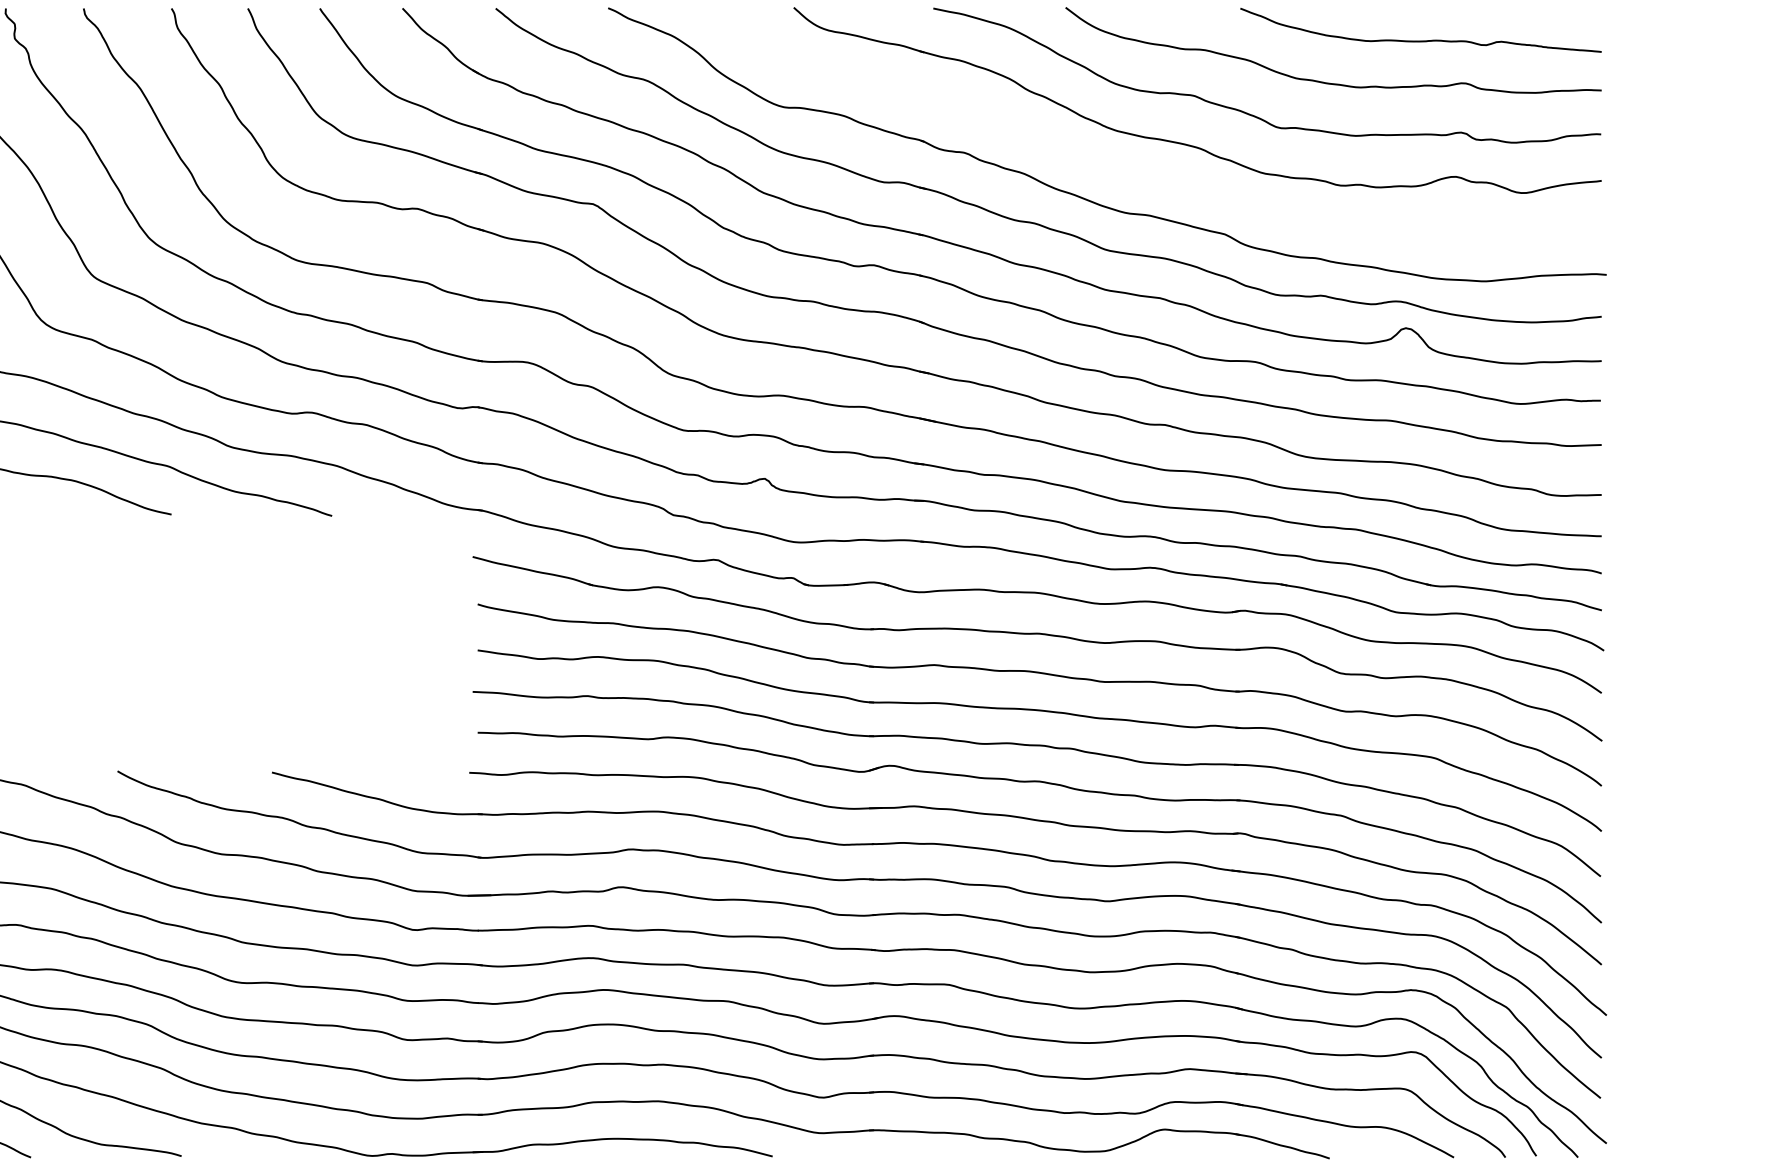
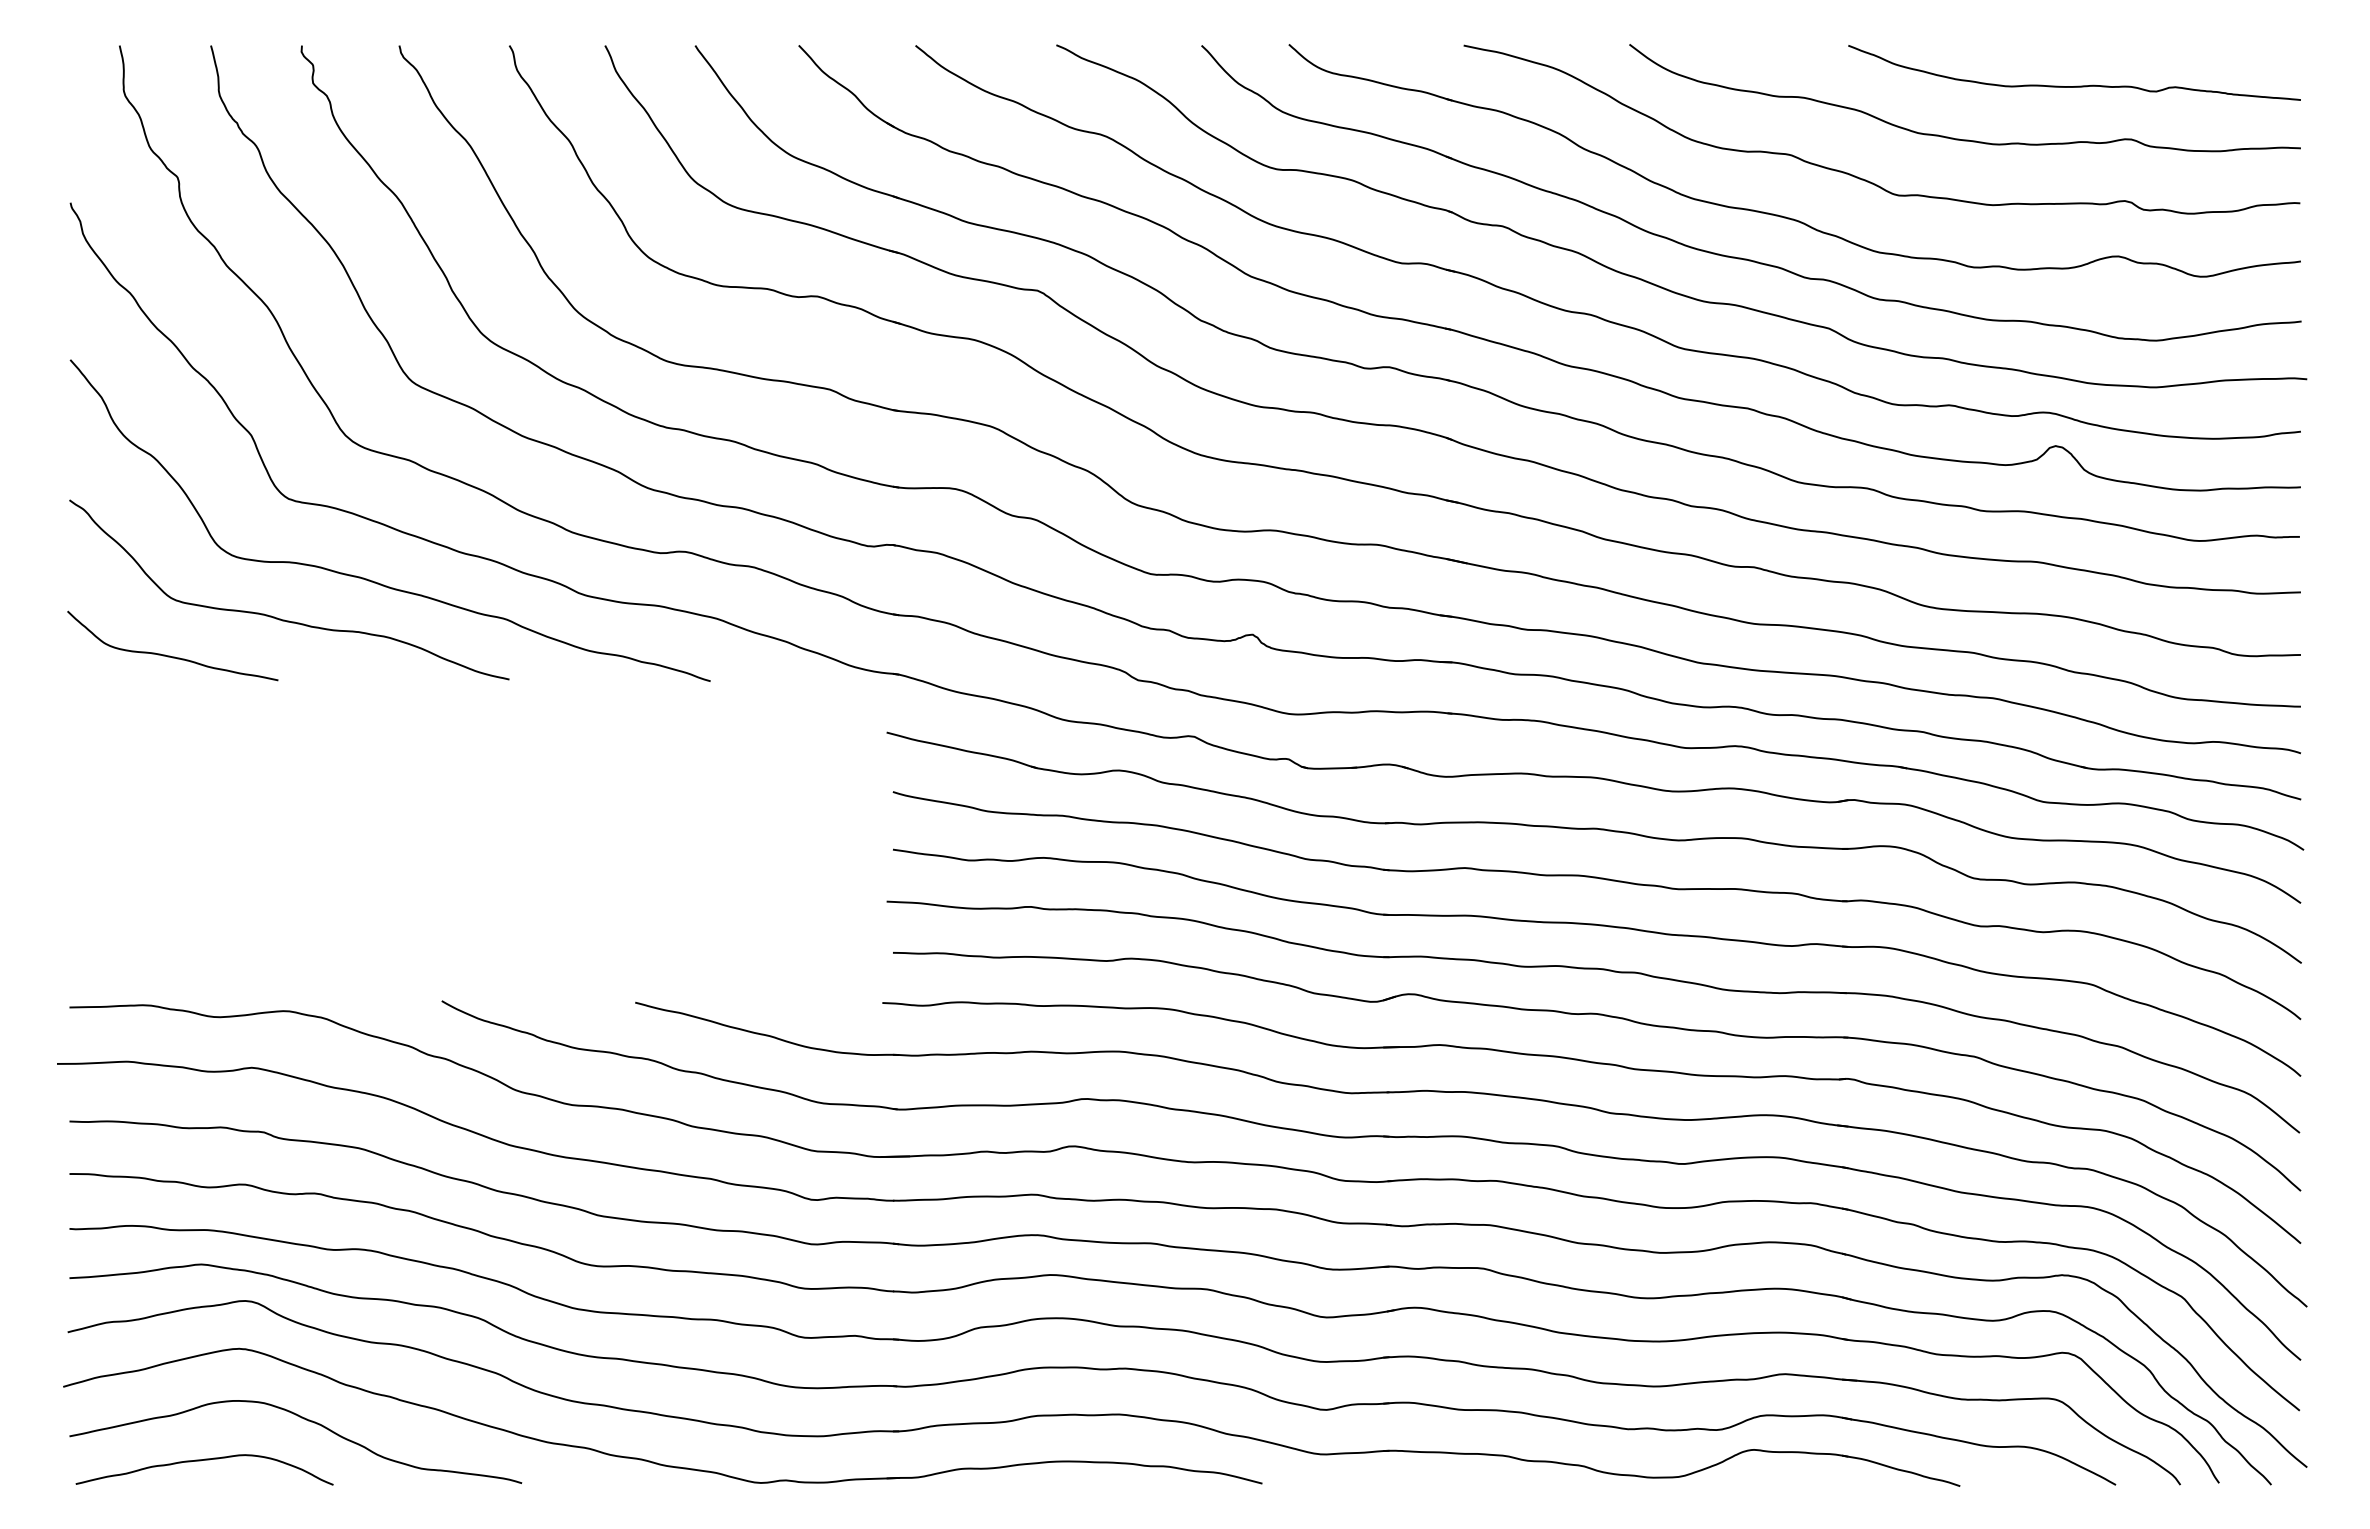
part: (1155, 177) -> (1741, 257), added

